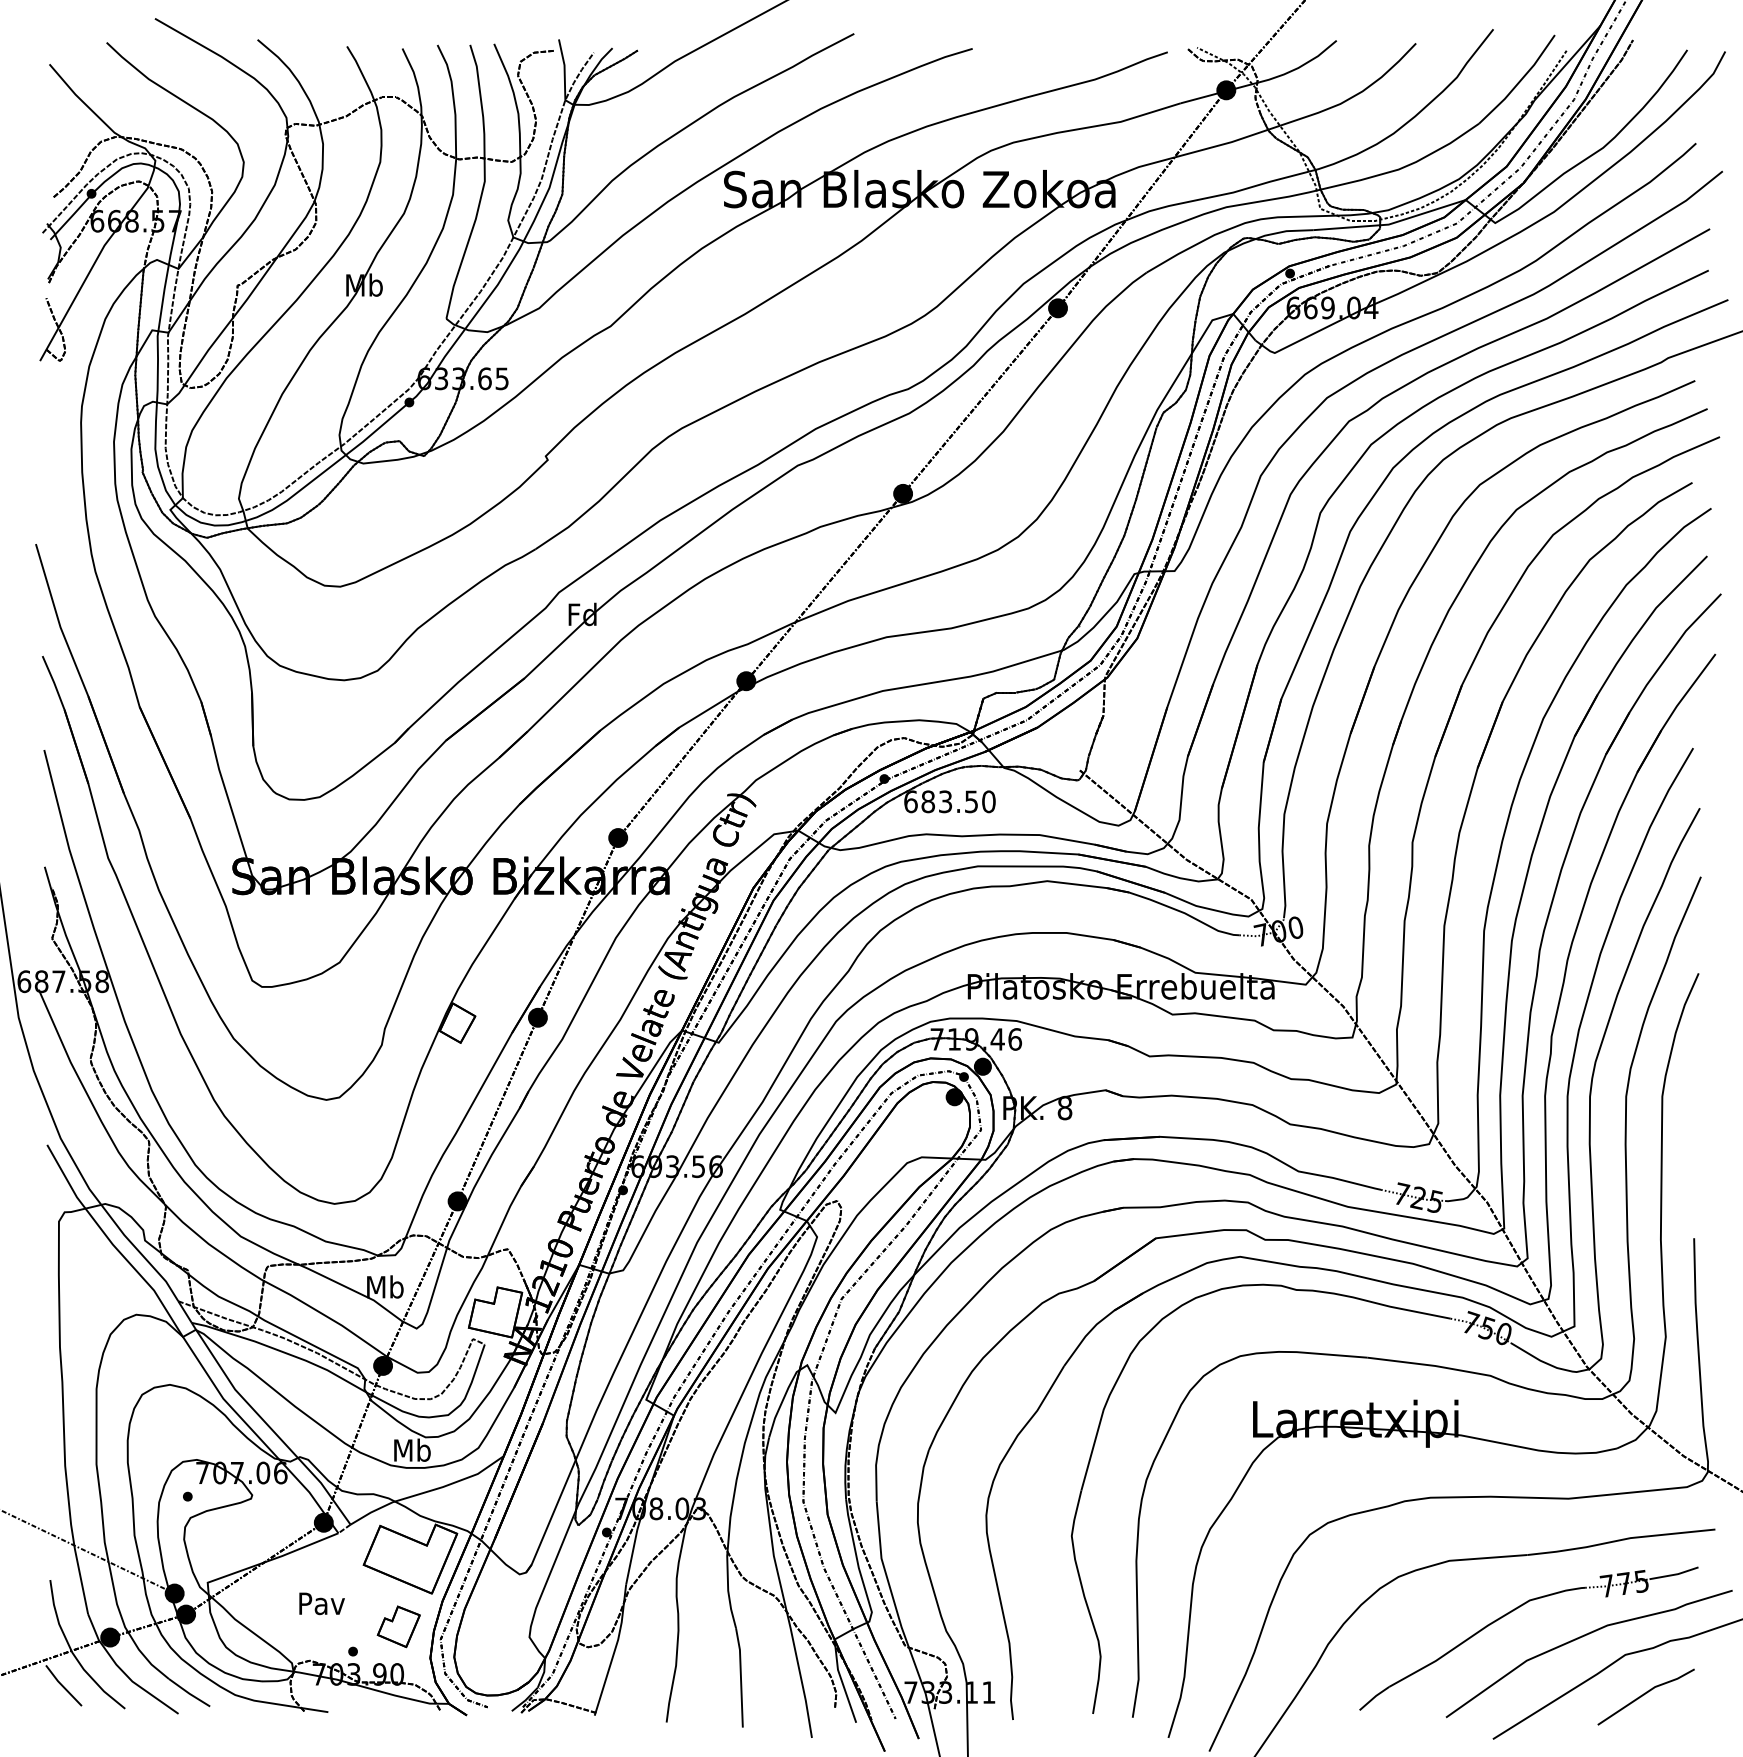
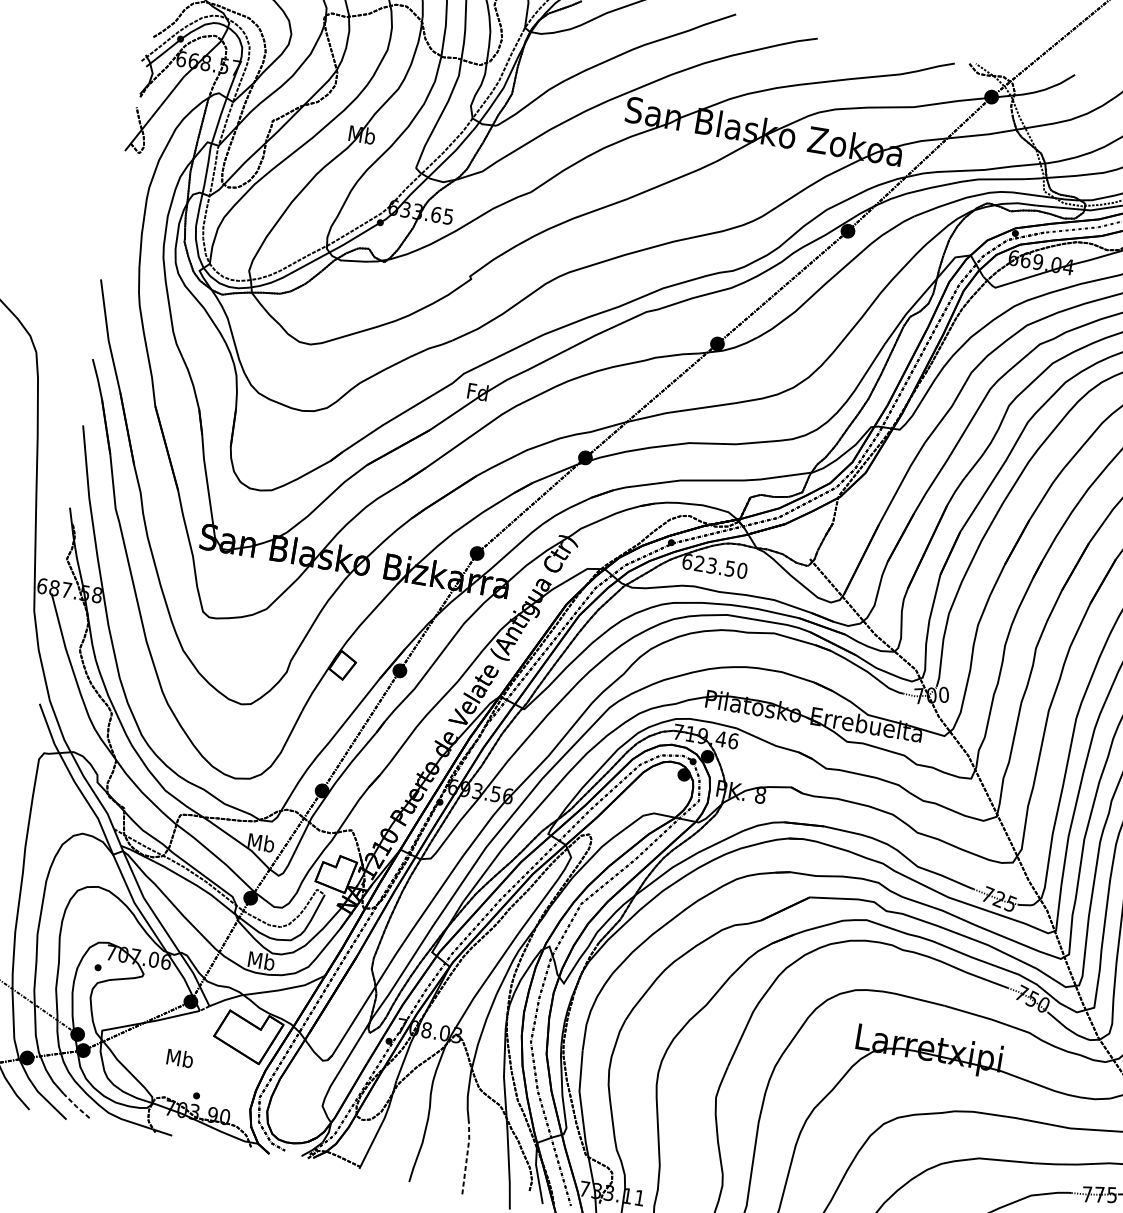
text: (928, 801) -> (699, 563), 683.50 -> 623.50
text: (321, 1603) -> (179, 1058), Pav -> Mb
part: (398, 1626) -> (231, 1083), removed
line: (740, 1676) -> (466, 1158), solid -> dashed
line: (189, 1693) -> (76, 1106), solid -> dashed

